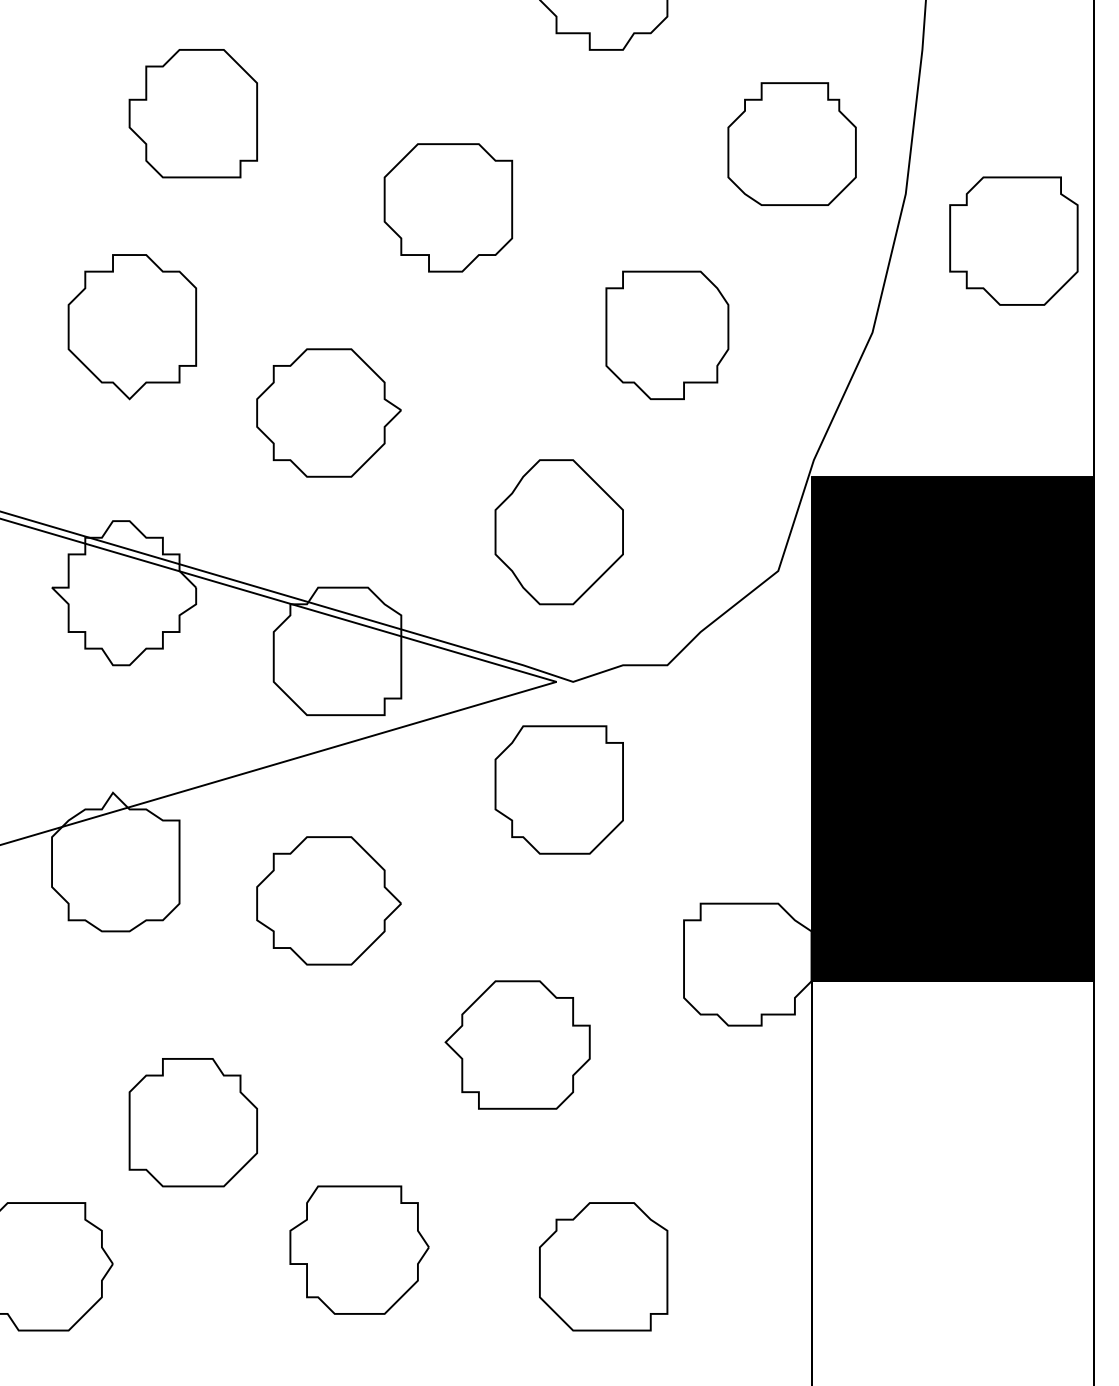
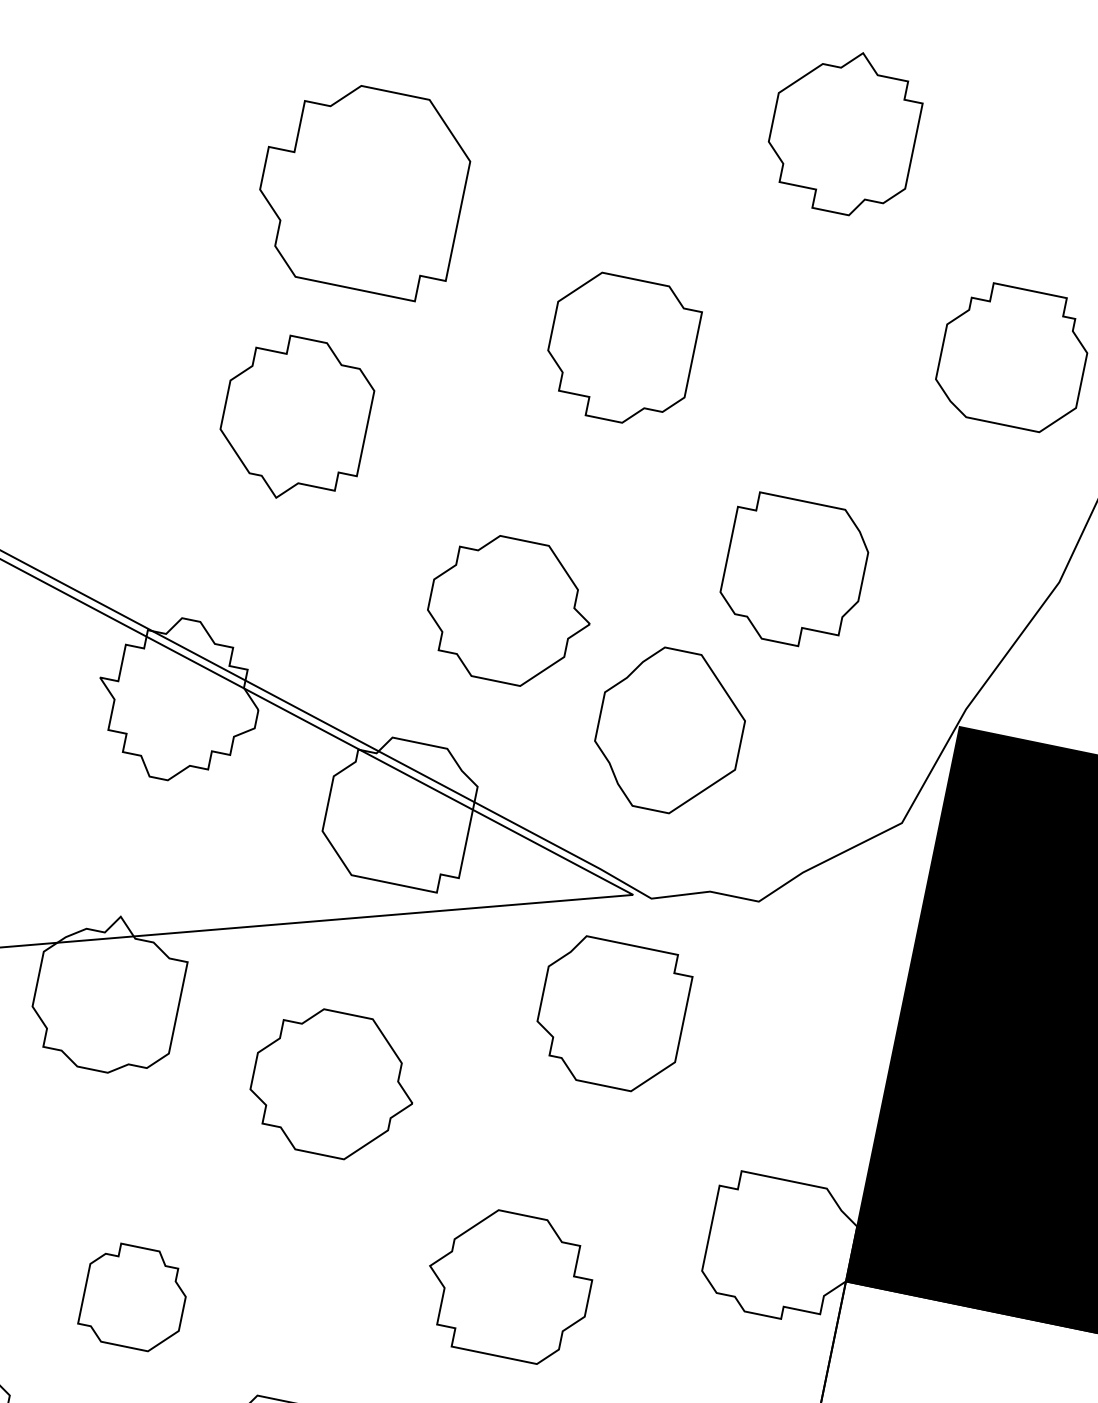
part: (192, 113) -> (361, 188), size x1.4
part: (132, 327) -> (295, 419), moved
part: (667, 334) -> (794, 571), moved
part: (328, 412) -> (509, 610), moved
part: (192, 1122) -> (133, 1297), size x0.7

